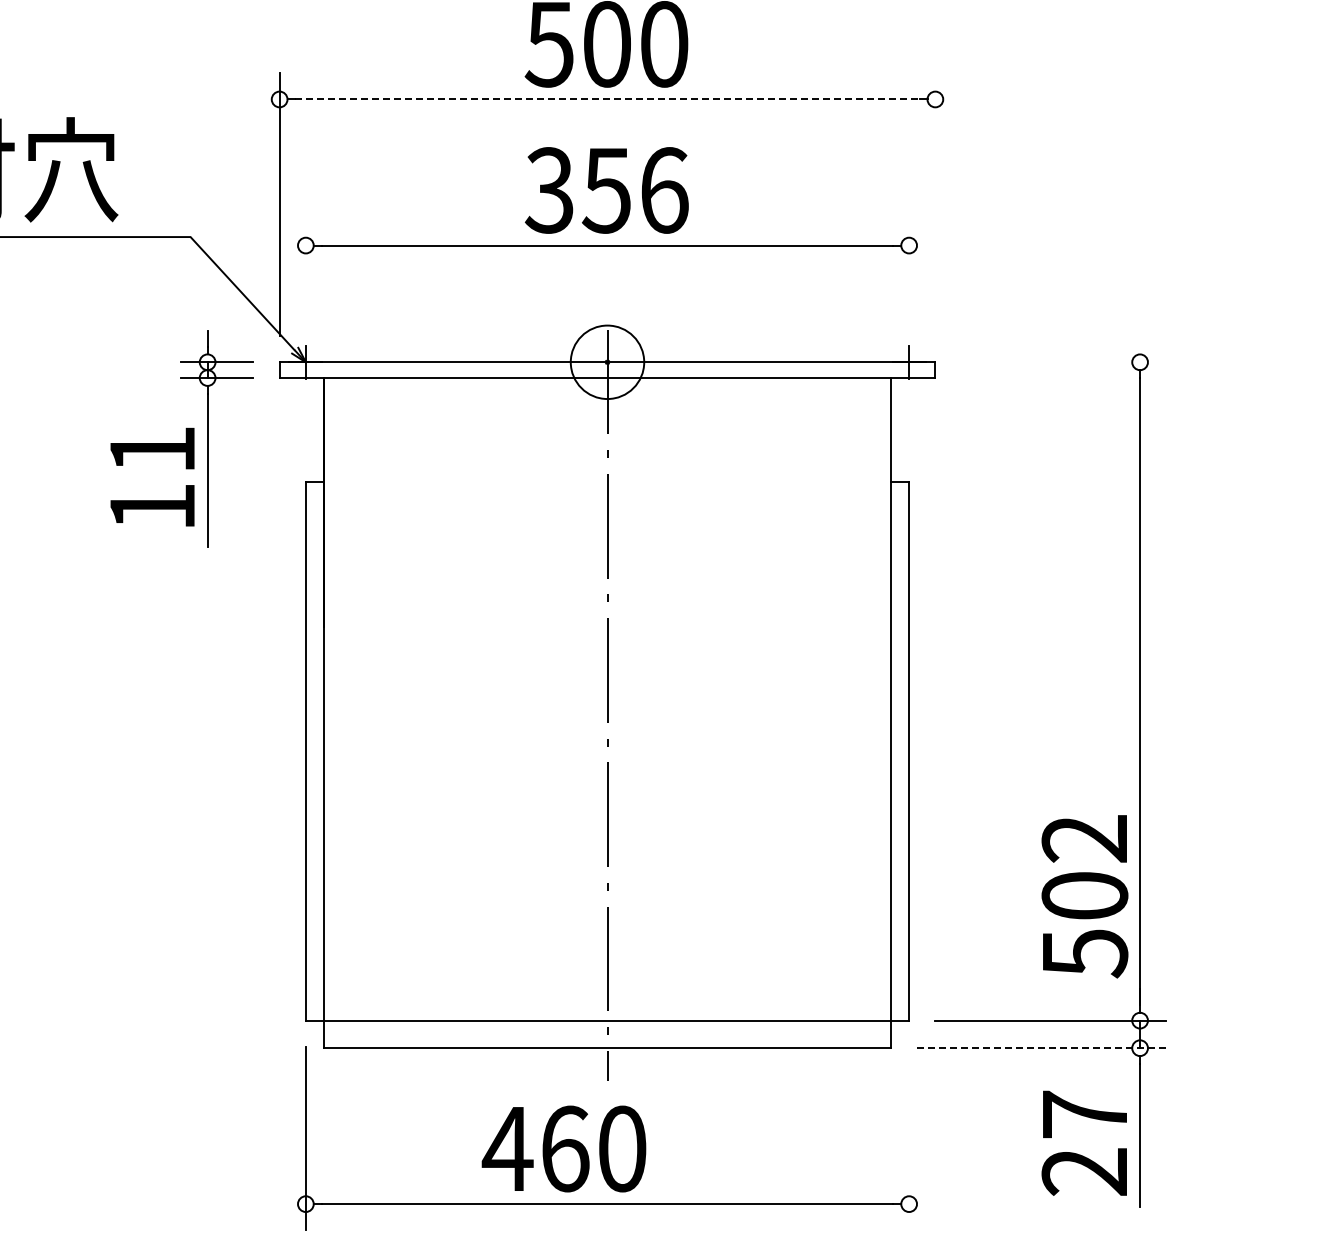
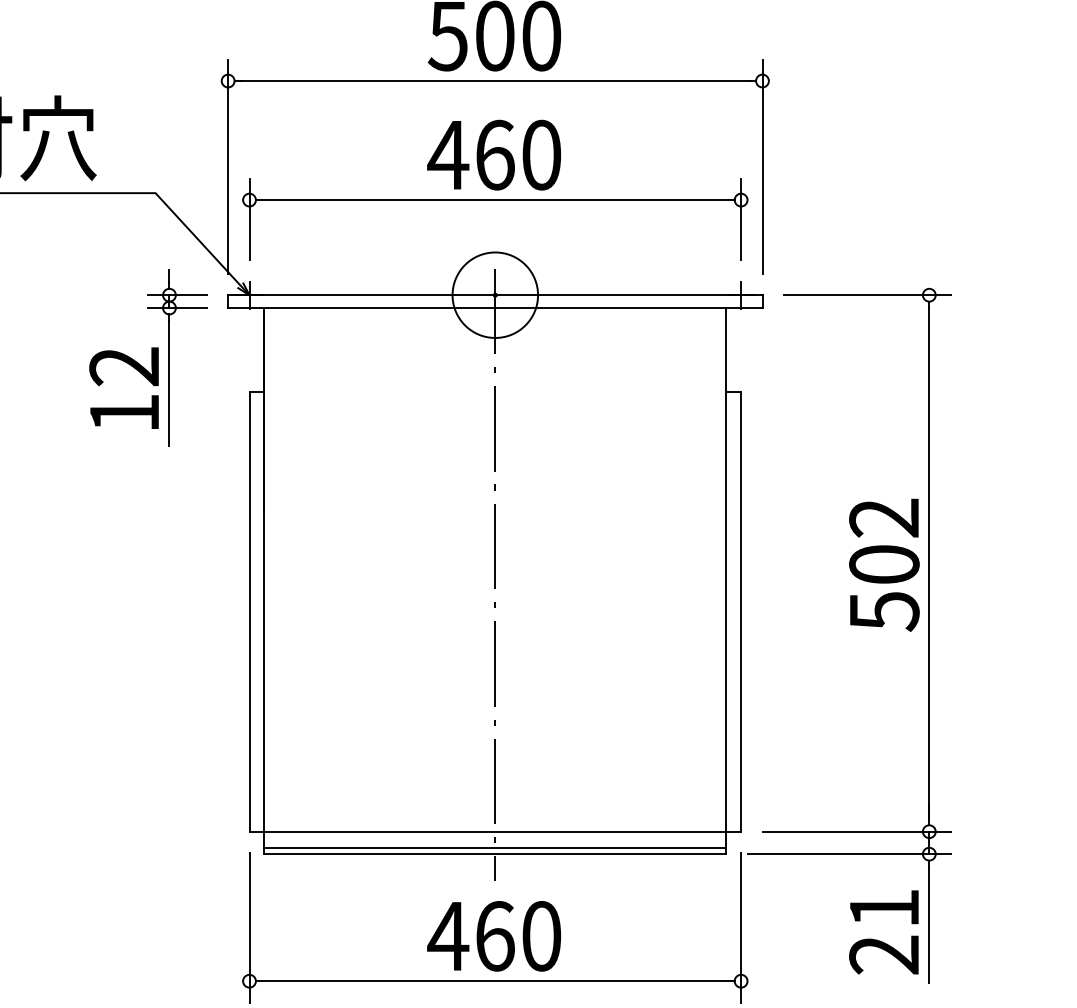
line: (608, 99) -> (496, 81), dashed -> solid
text: (605, 190) -> (493, 155), 356 -> 460
line: (935, 204) -> (762, 166), added
line: (305, 269) -> (249, 219), added
line: (909, 269) -> (741, 219), added
circle: (607, 361) -> (495, 294), size x1.43
line: (1063, 362) -> (866, 295), added
text: (151, 449) -> (123, 366), 11 -> 12
text: (1084, 896) -> (884, 565), moved
line: (607, 1040) -> (495, 847), added
line: (1041, 1048) -> (848, 854), dashed -> solid
text: (1084, 1114) -> (884, 908), 27 -> 21
line: (909, 1138) -> (741, 927), added
text: (563, 1148) -> (493, 935), moved

